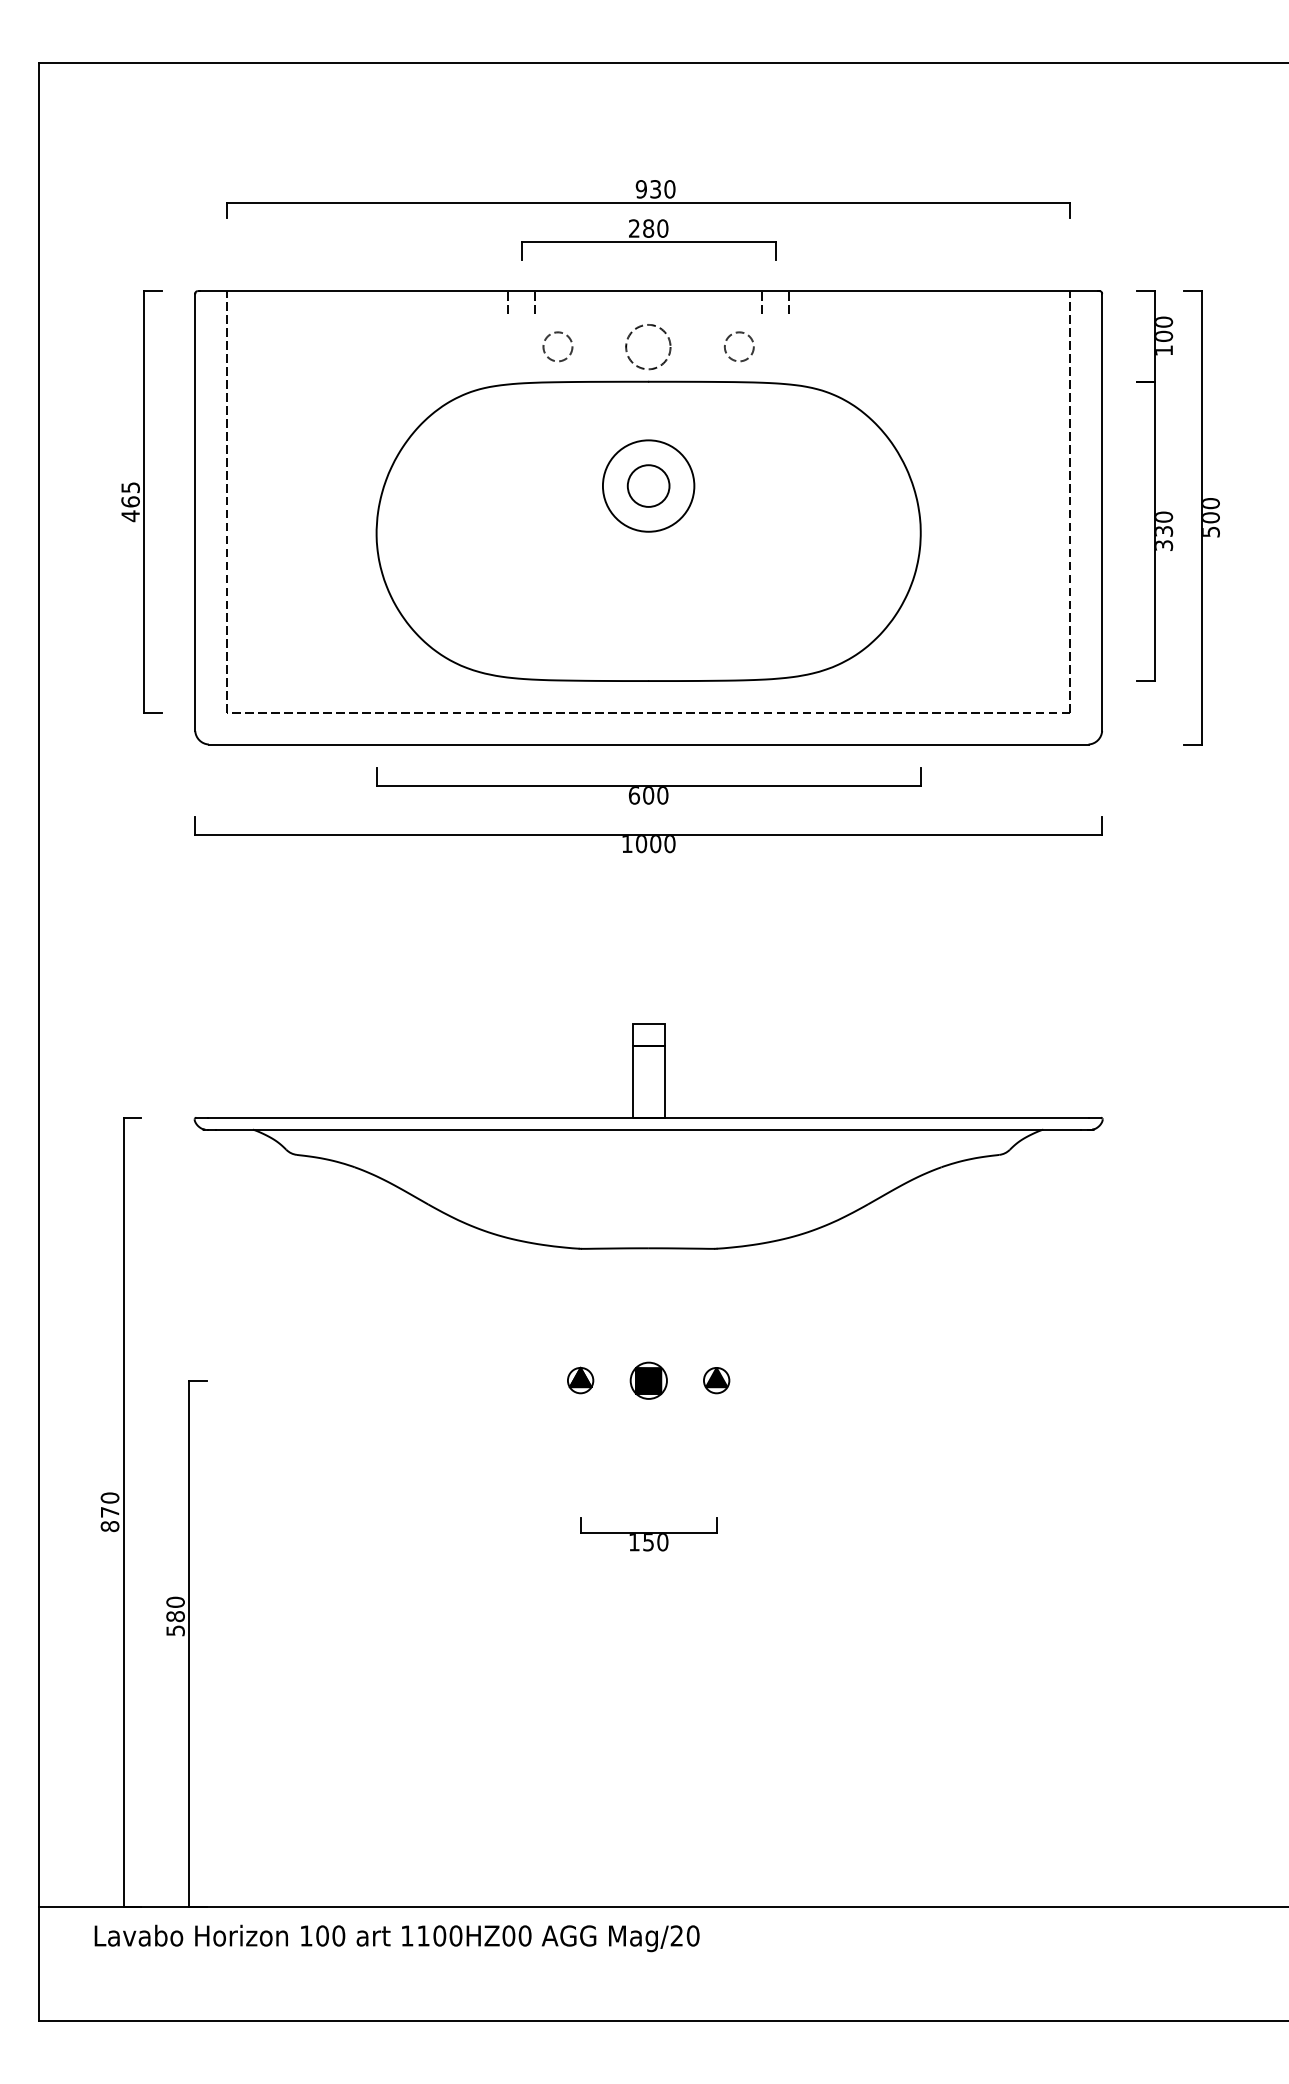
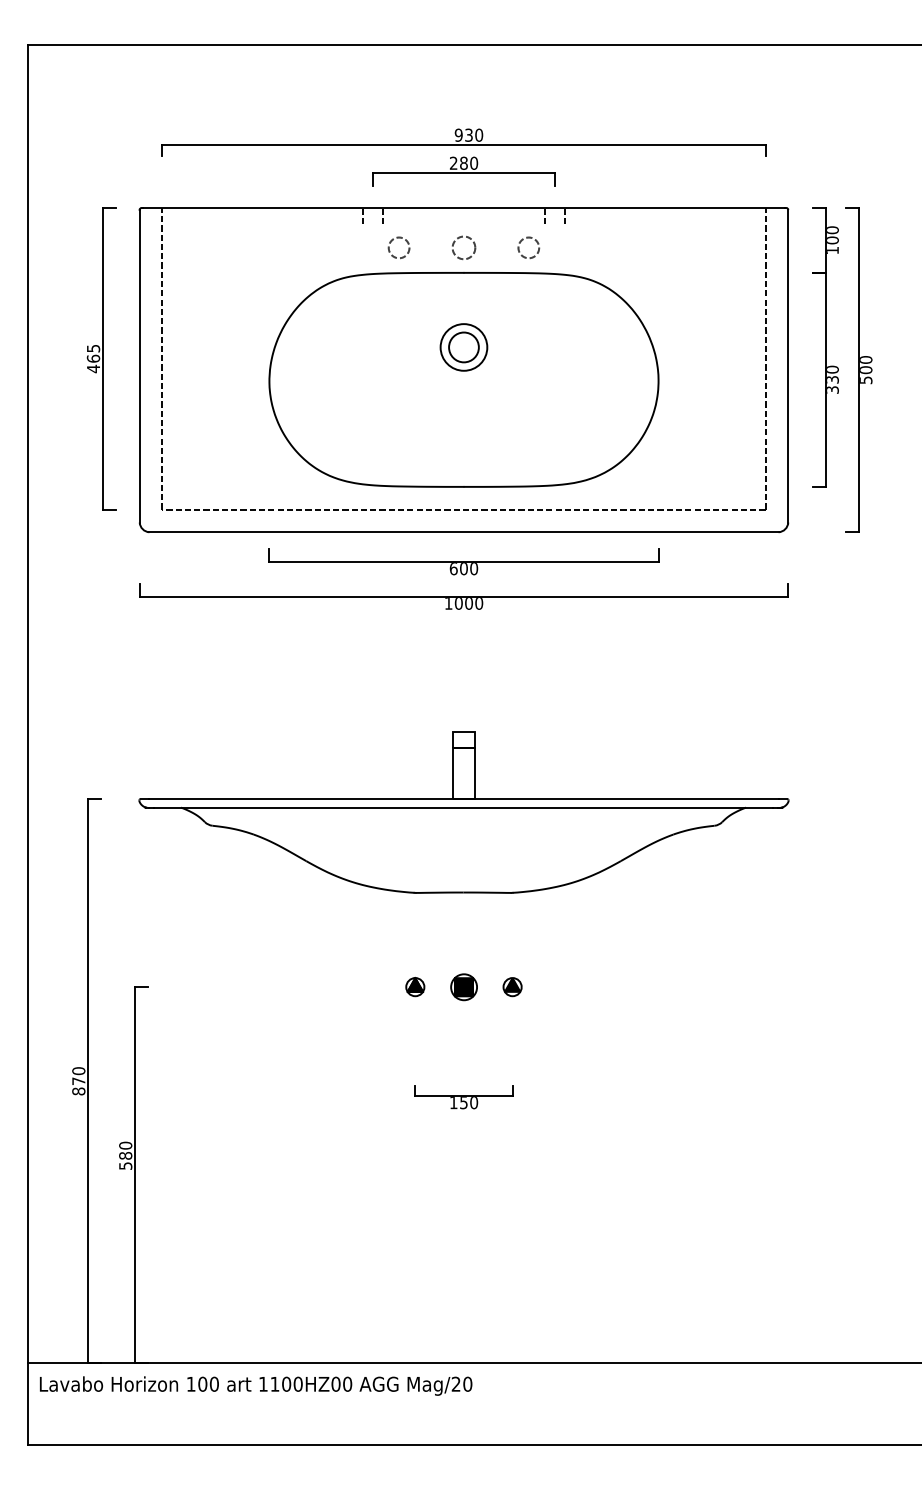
circle: (649, 346) -> (464, 247), size x0.71
circle: (647, 486) -> (463, 347), size x0.71
text: (397, 1937) -> (256, 1385), moved

